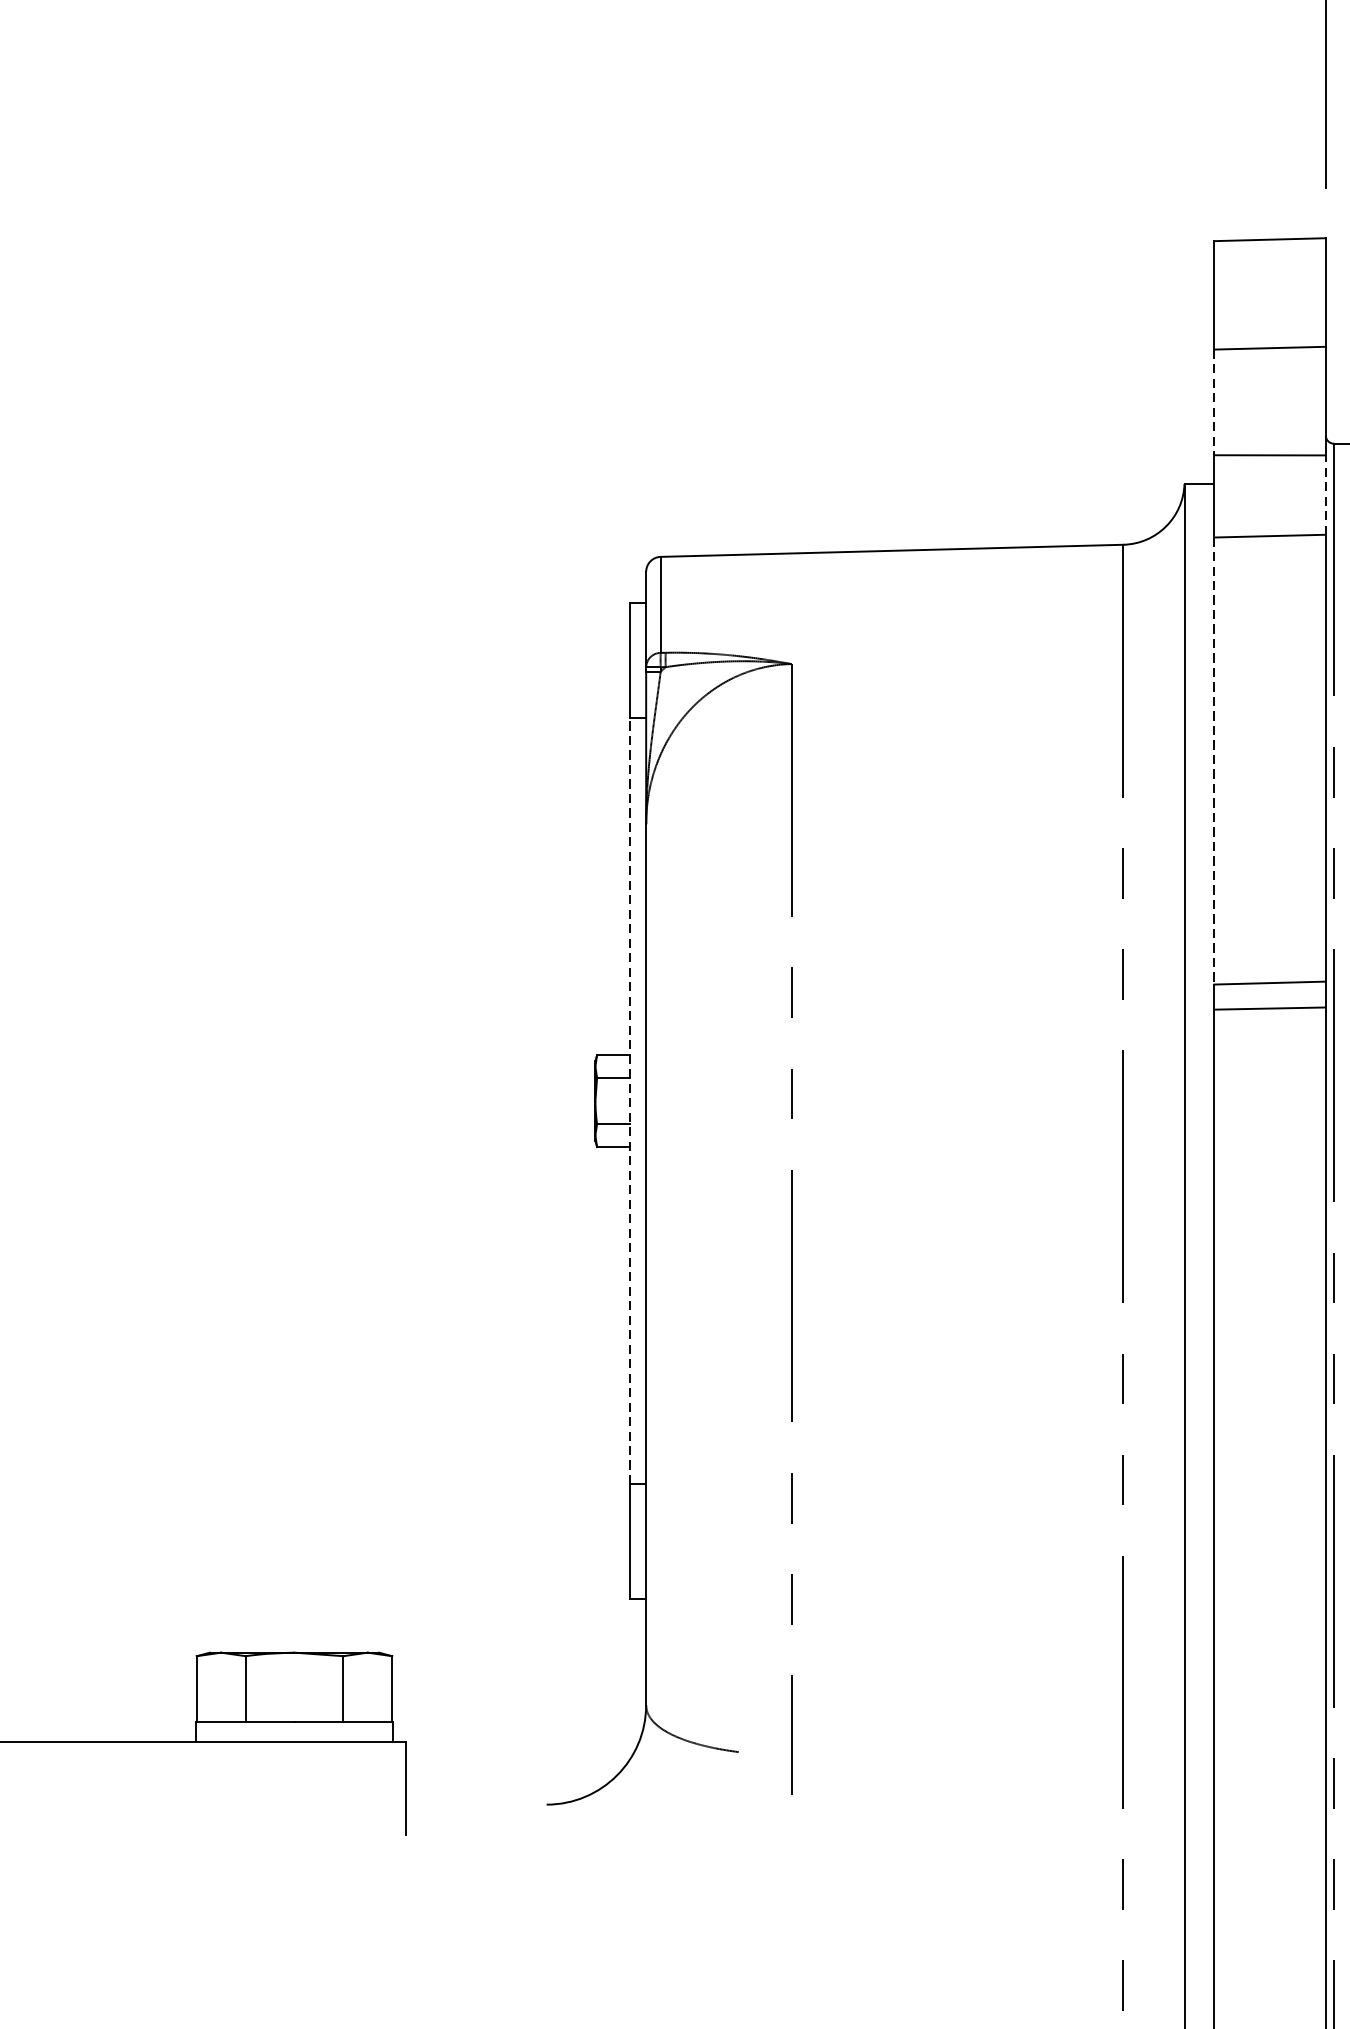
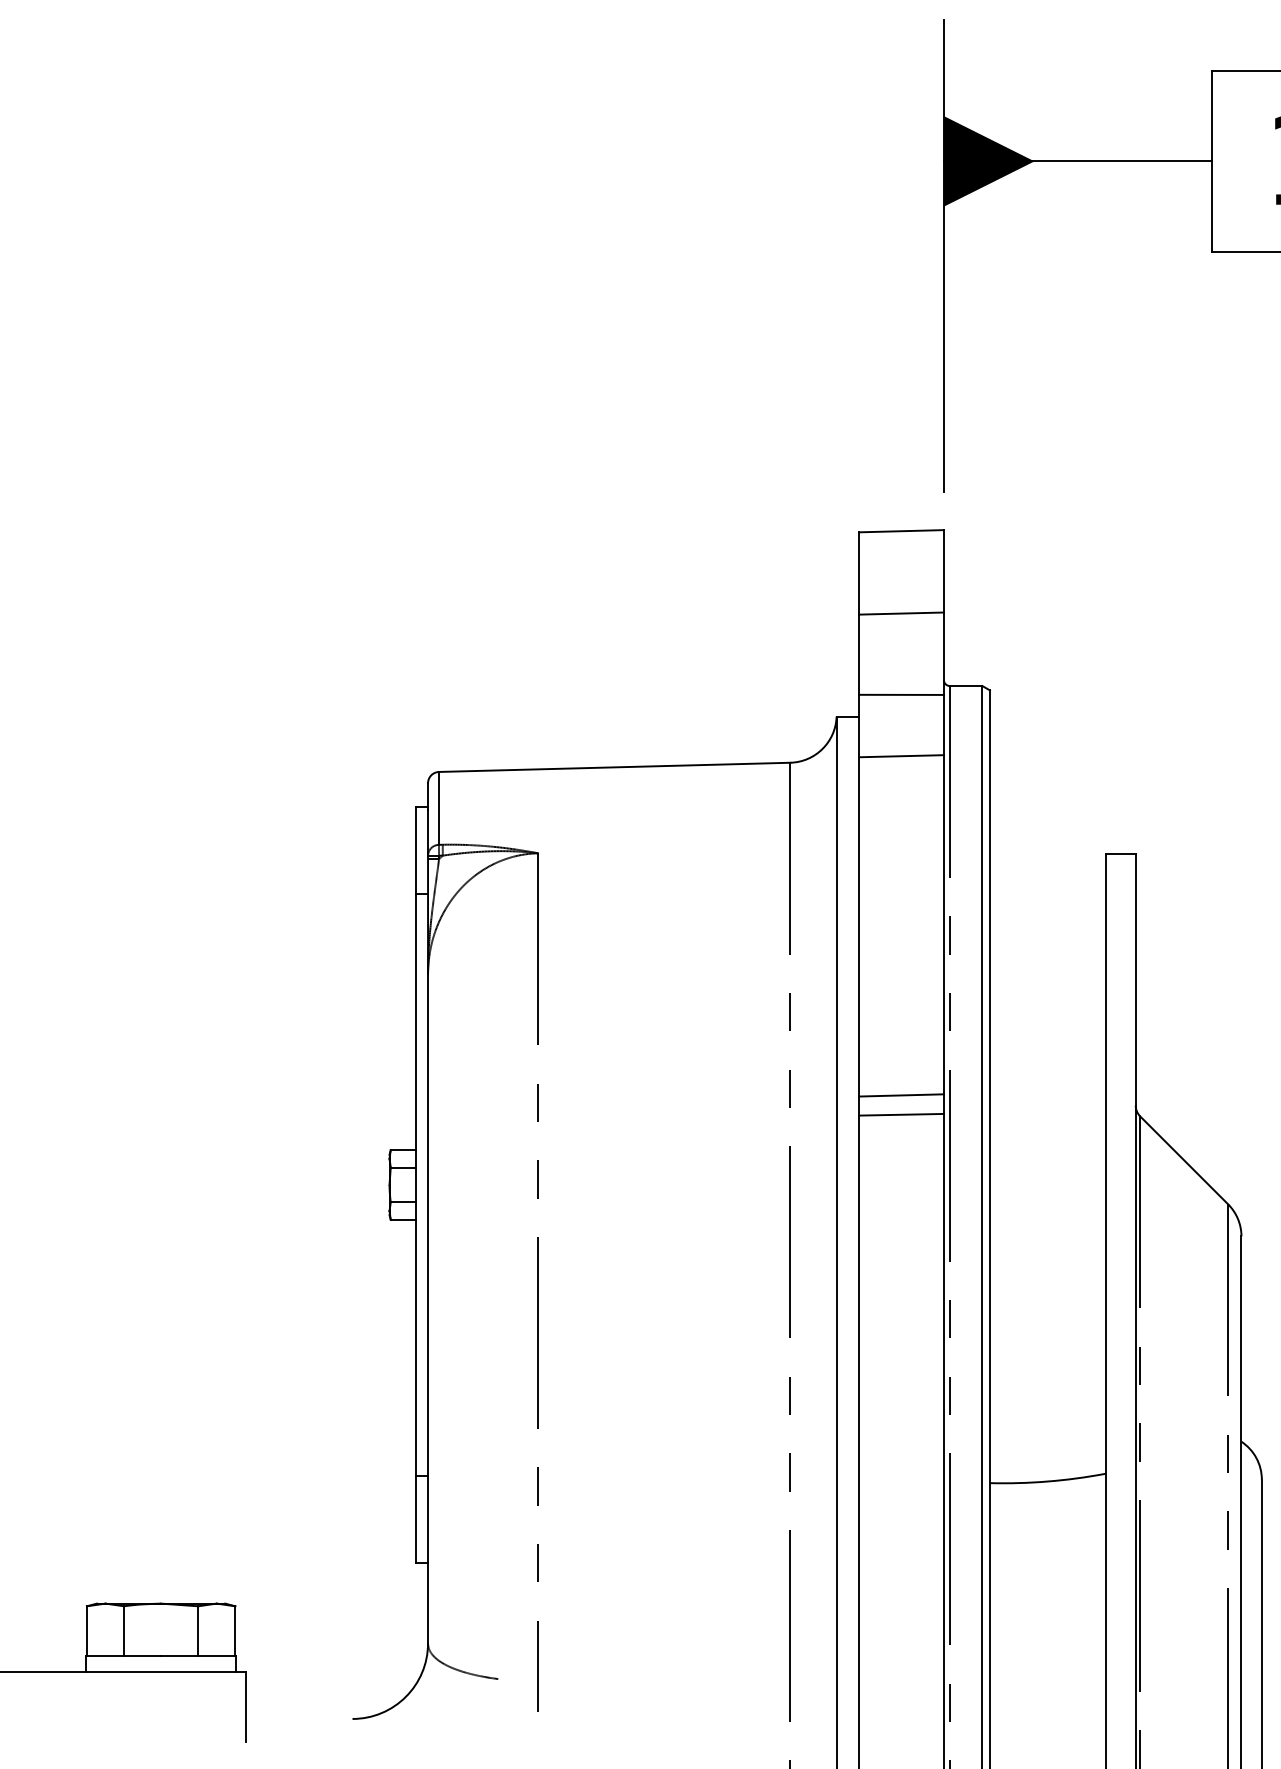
line: (1214, 403) -> (859, 655), dashed -> solid
line: (1325, 494) -> (943, 724), dashed -> solid
line: (1214, 760) -> (859, 926), dashed -> solid
line: (629, 1100) -> (415, 1184), dashed -> solid

